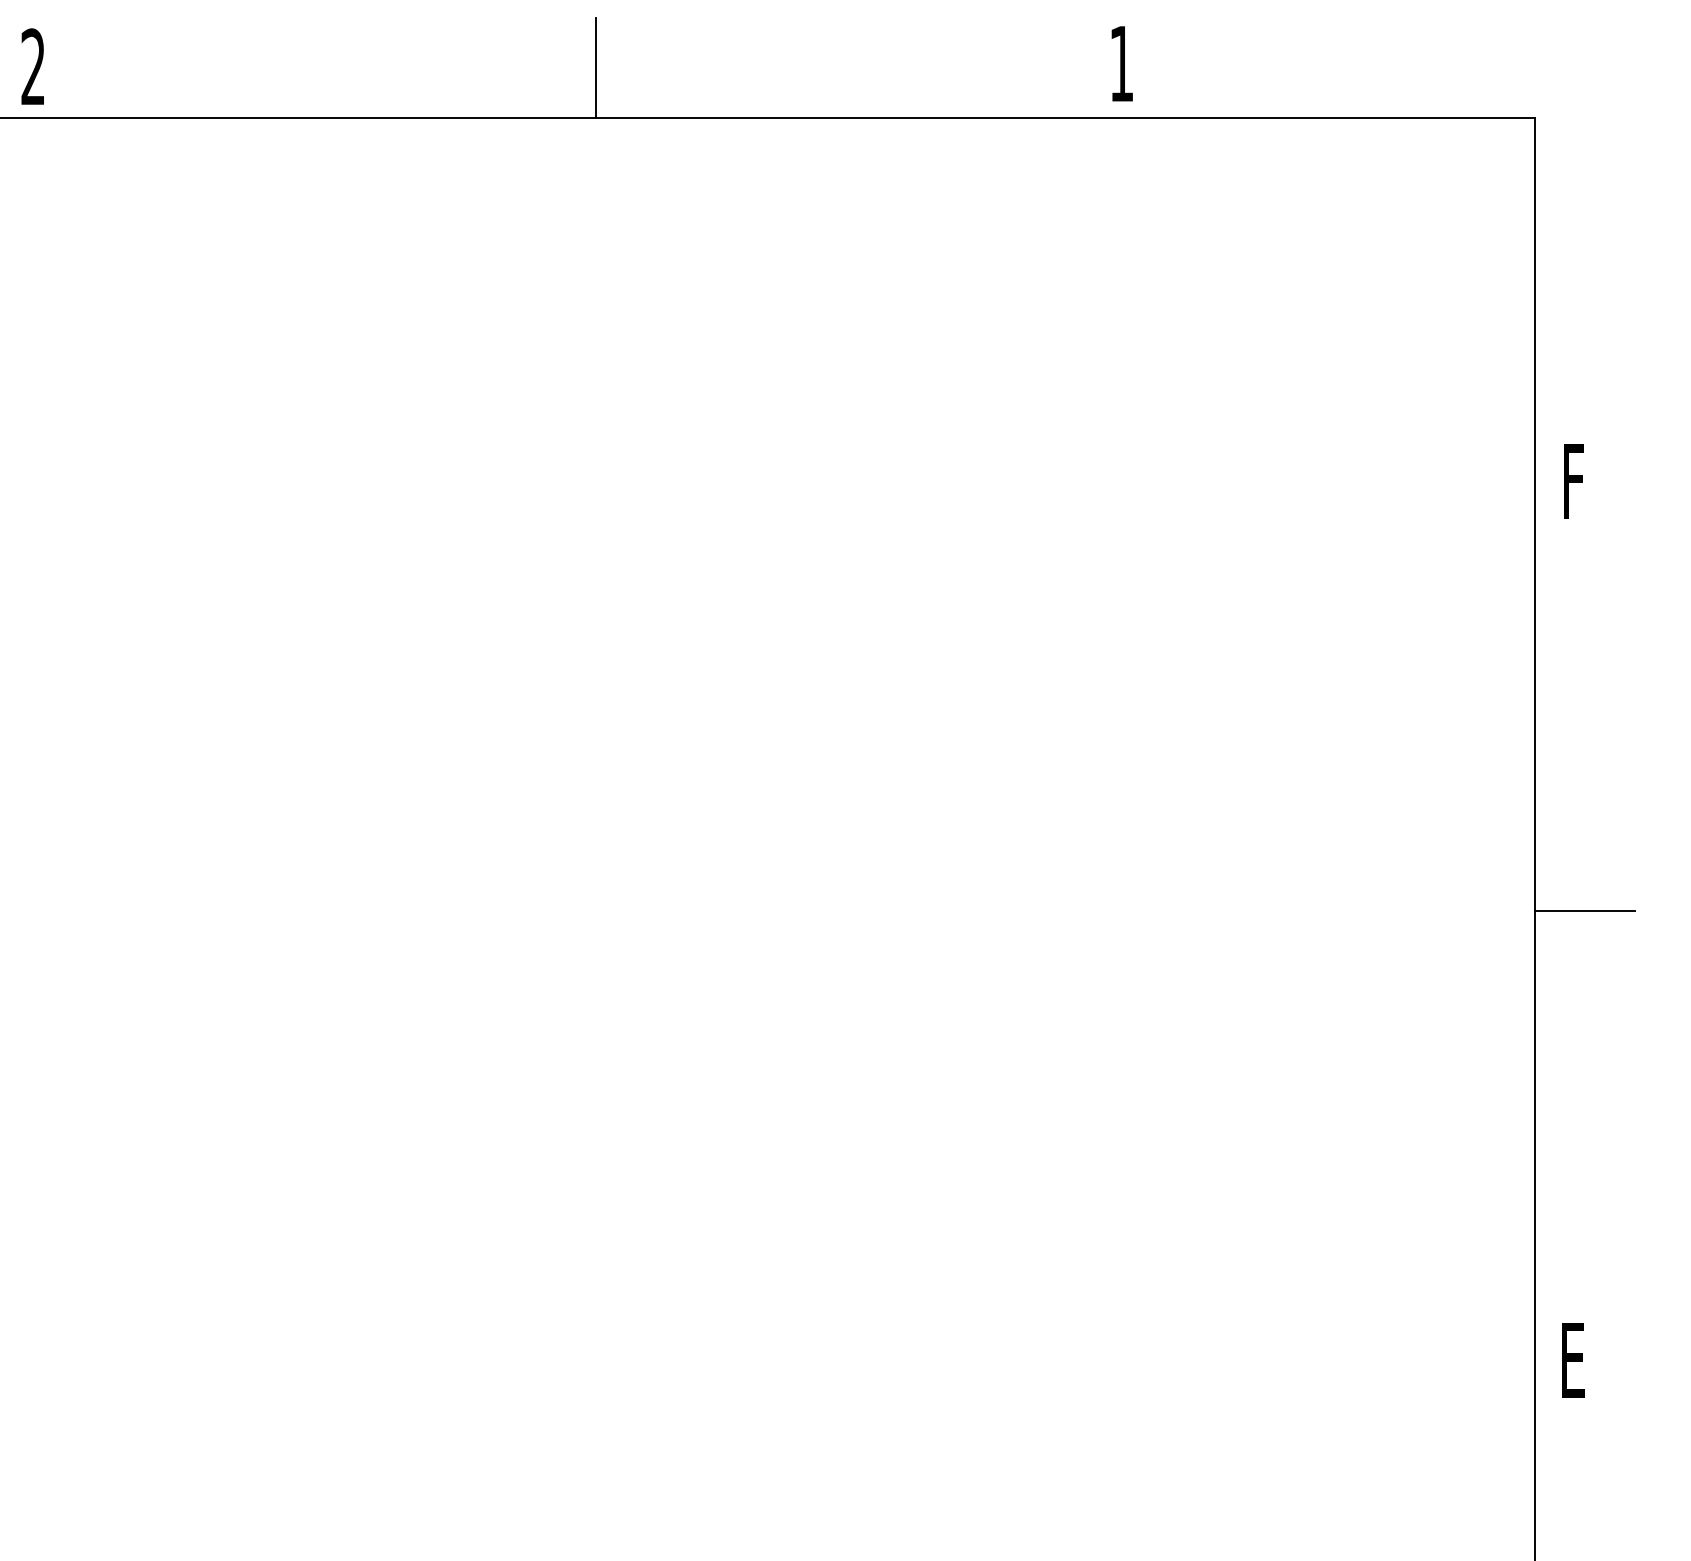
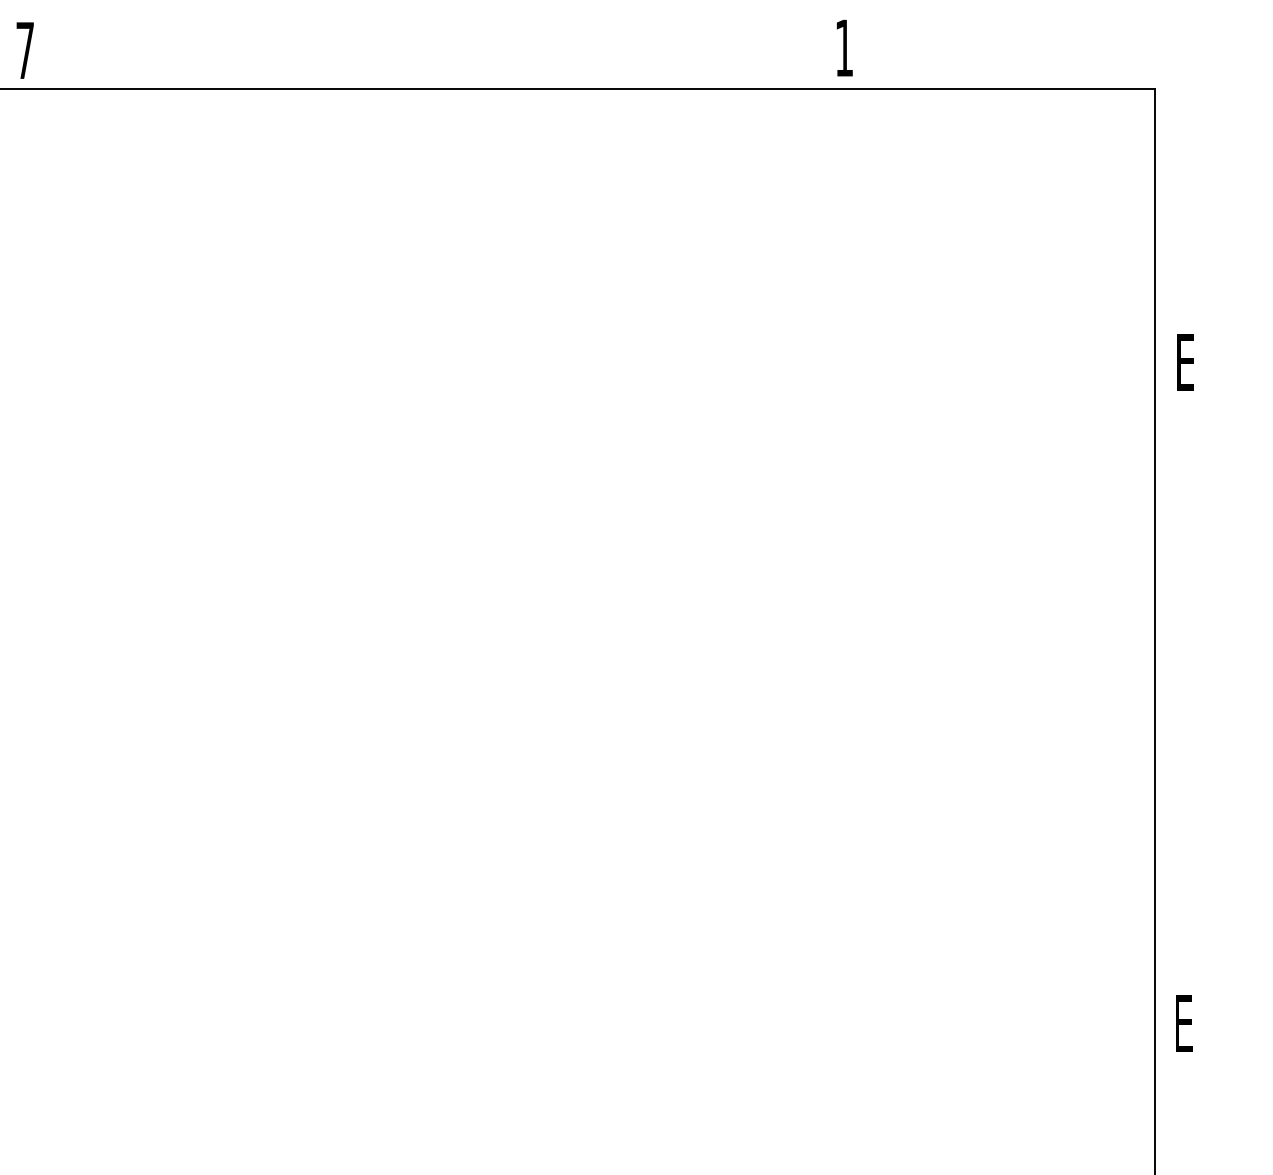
text: (32, 66) -> (24, 50), 2 -> 7
line: (595, 68) -> (448, 51), removed
text: (1577, 481) -> (1187, 362), F -> E
line: (1584, 911) -> (1192, 686), removed

